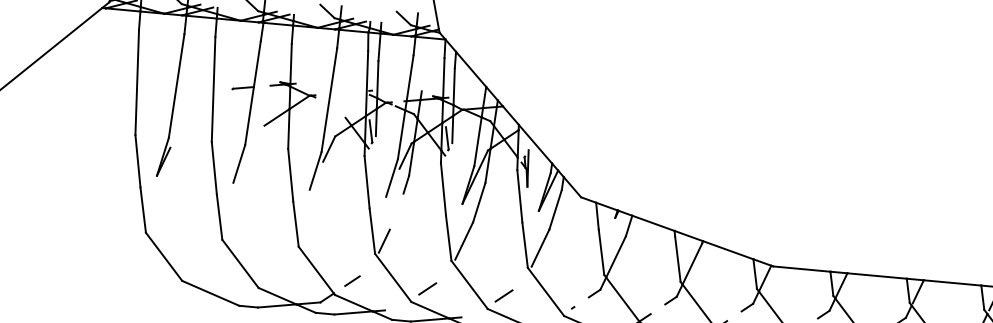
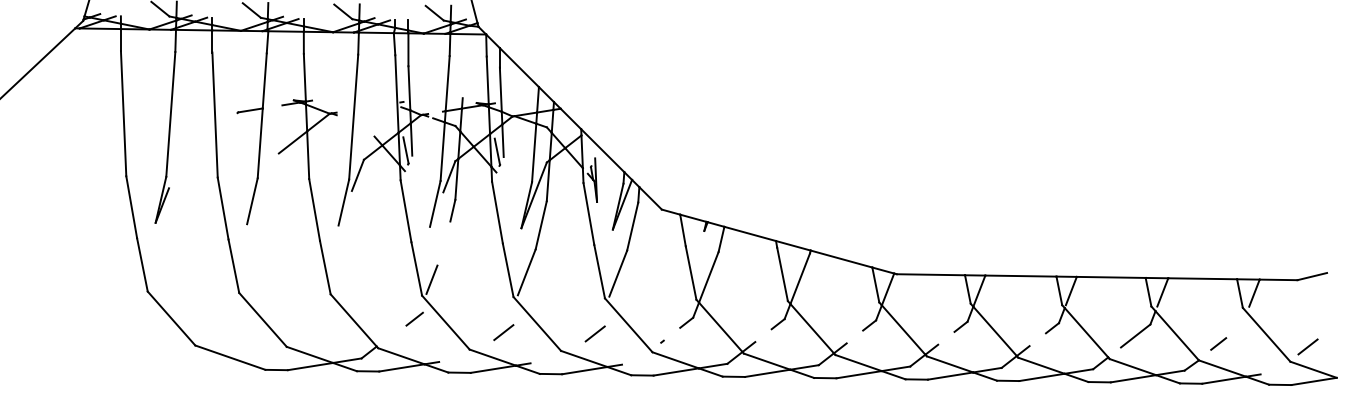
line: (352, 280) -> (414, 318), moved
line: (427, 288) -> (503, 332), moved
line: (503, 295) -> (594, 333), moved

